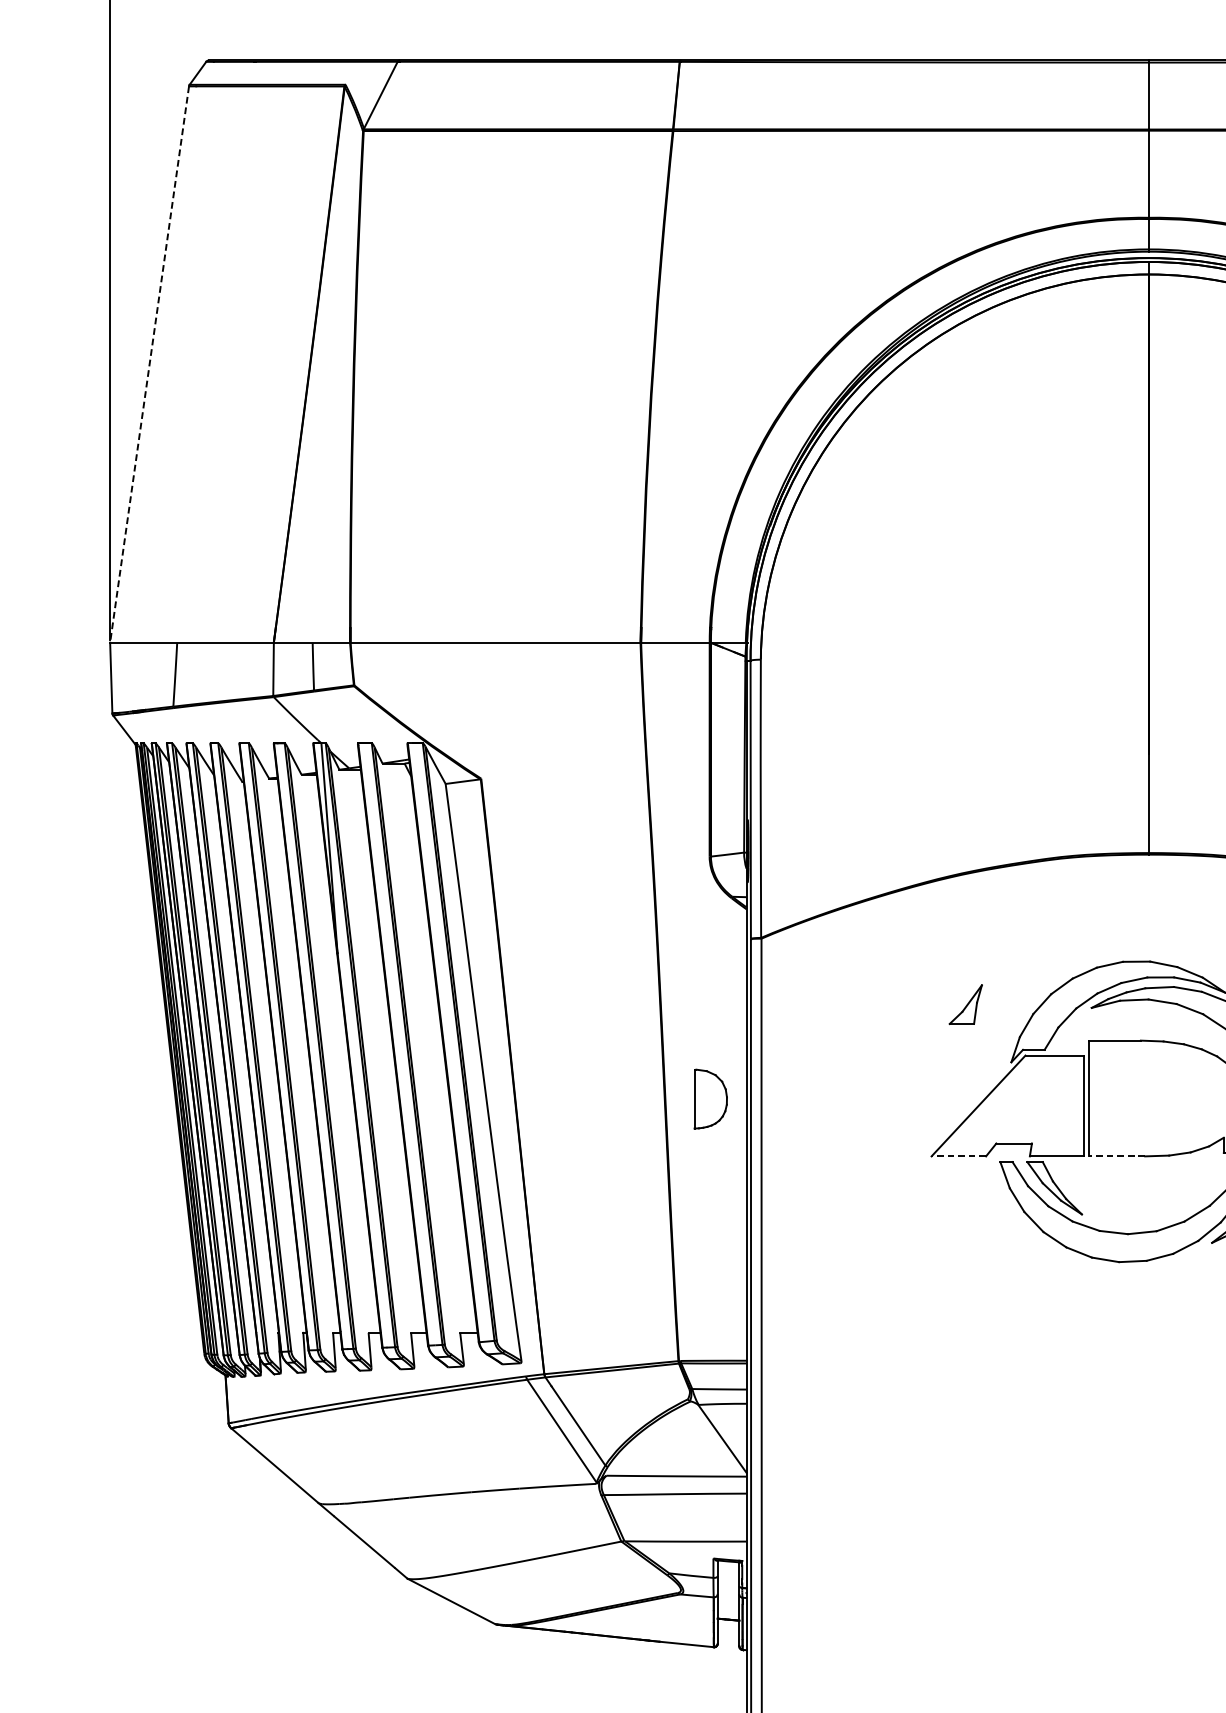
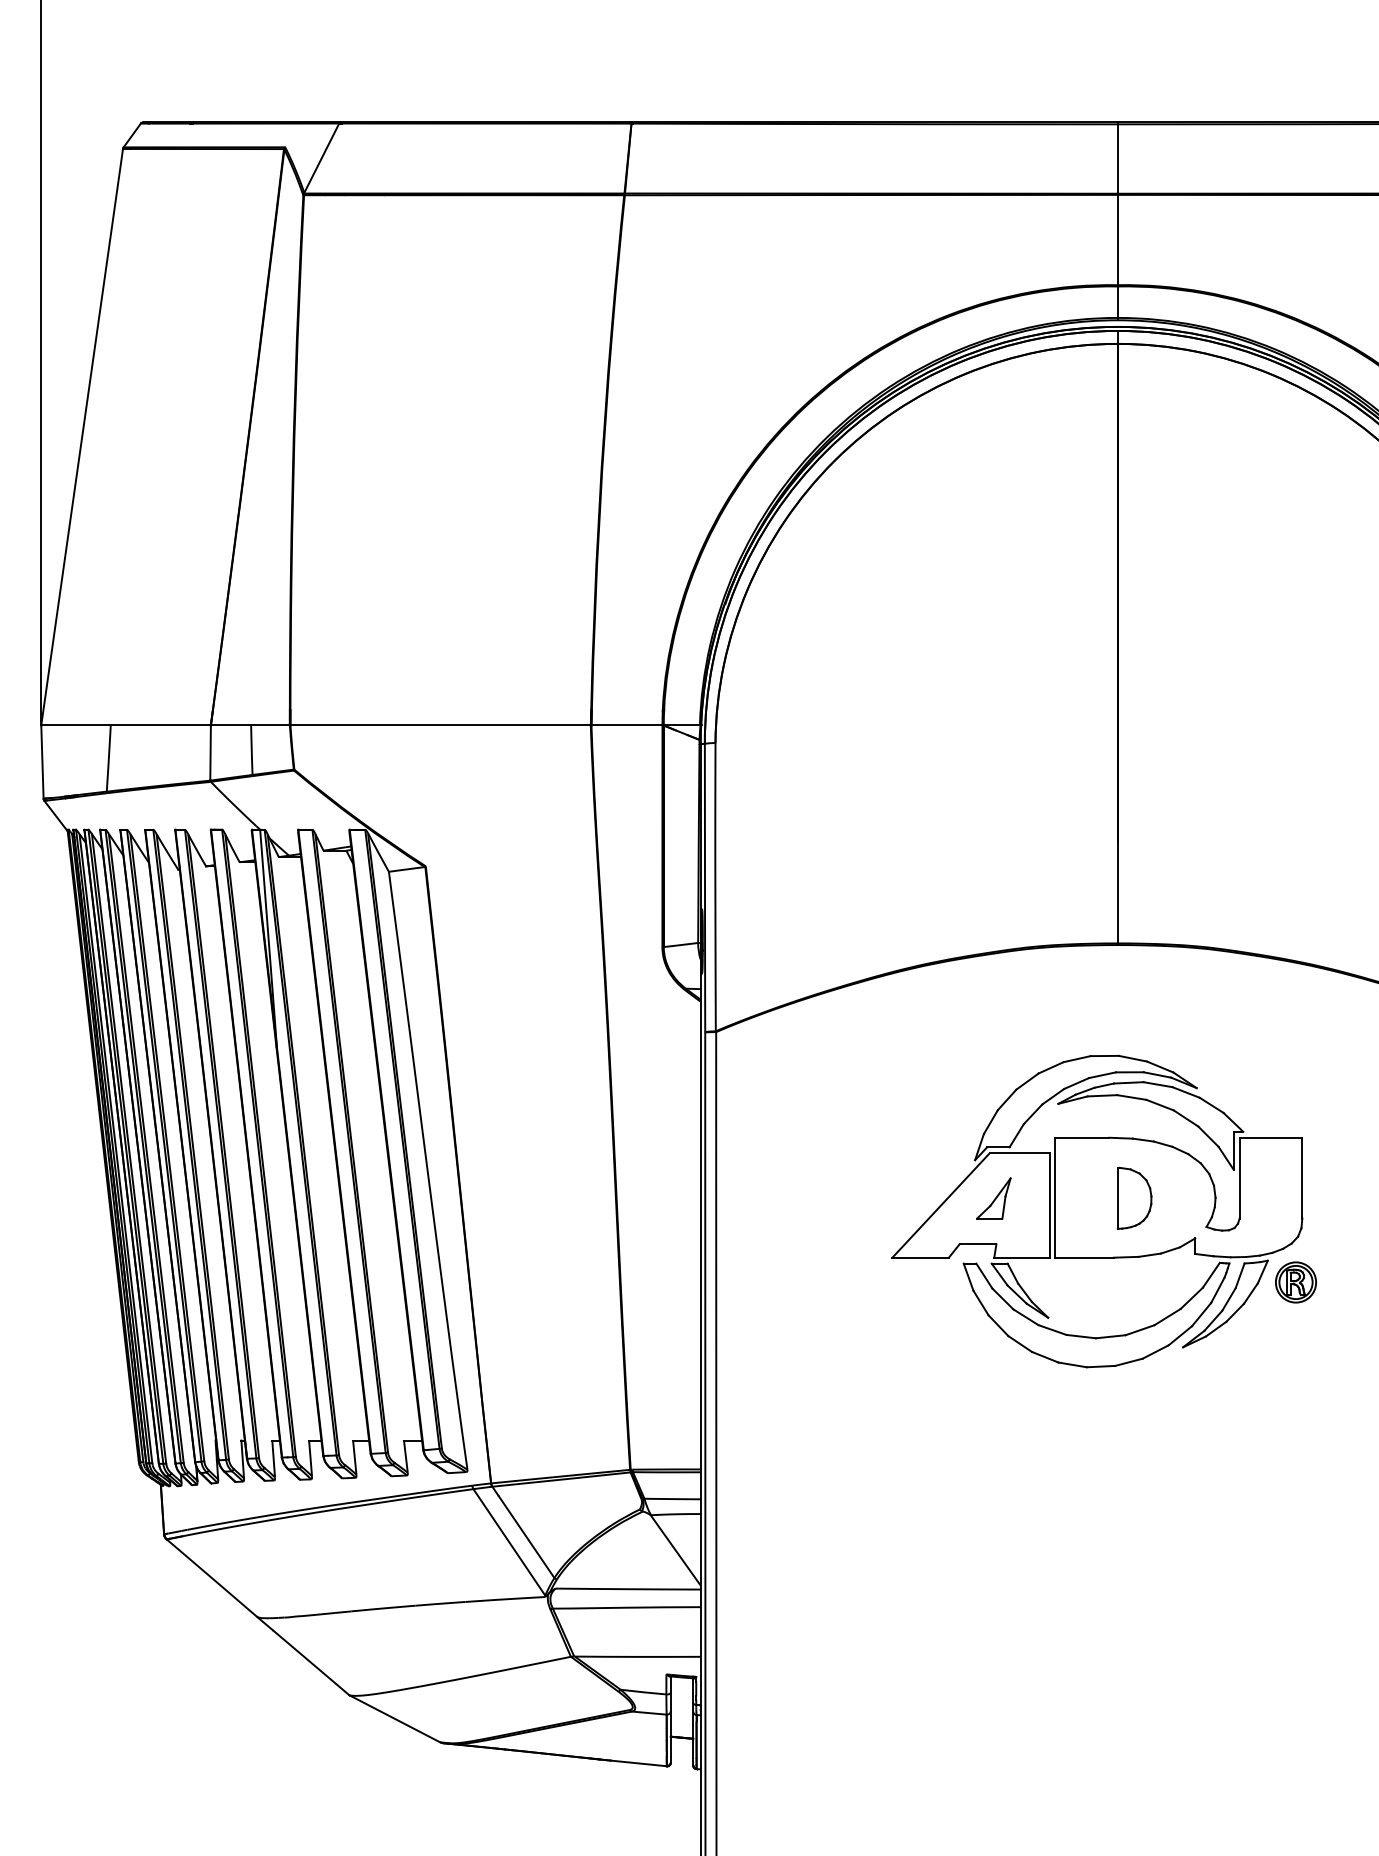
line: (149, 364) -> (82, 437), dashed -> solid
part: (965, 1004) -> (993, 1198), moved
part: (710, 1098) -> (1134, 1197), moved
line: (958, 1156) -> (920, 1257), dashed -> solid
line: (1116, 1156) -> (1083, 1257), dashed -> solid

